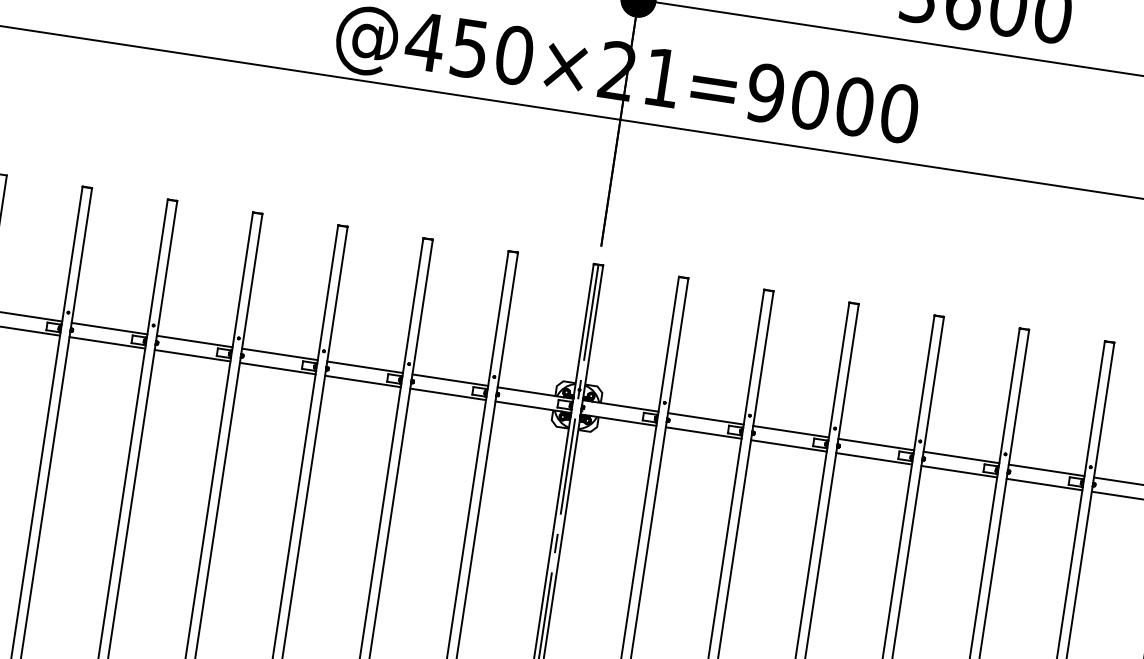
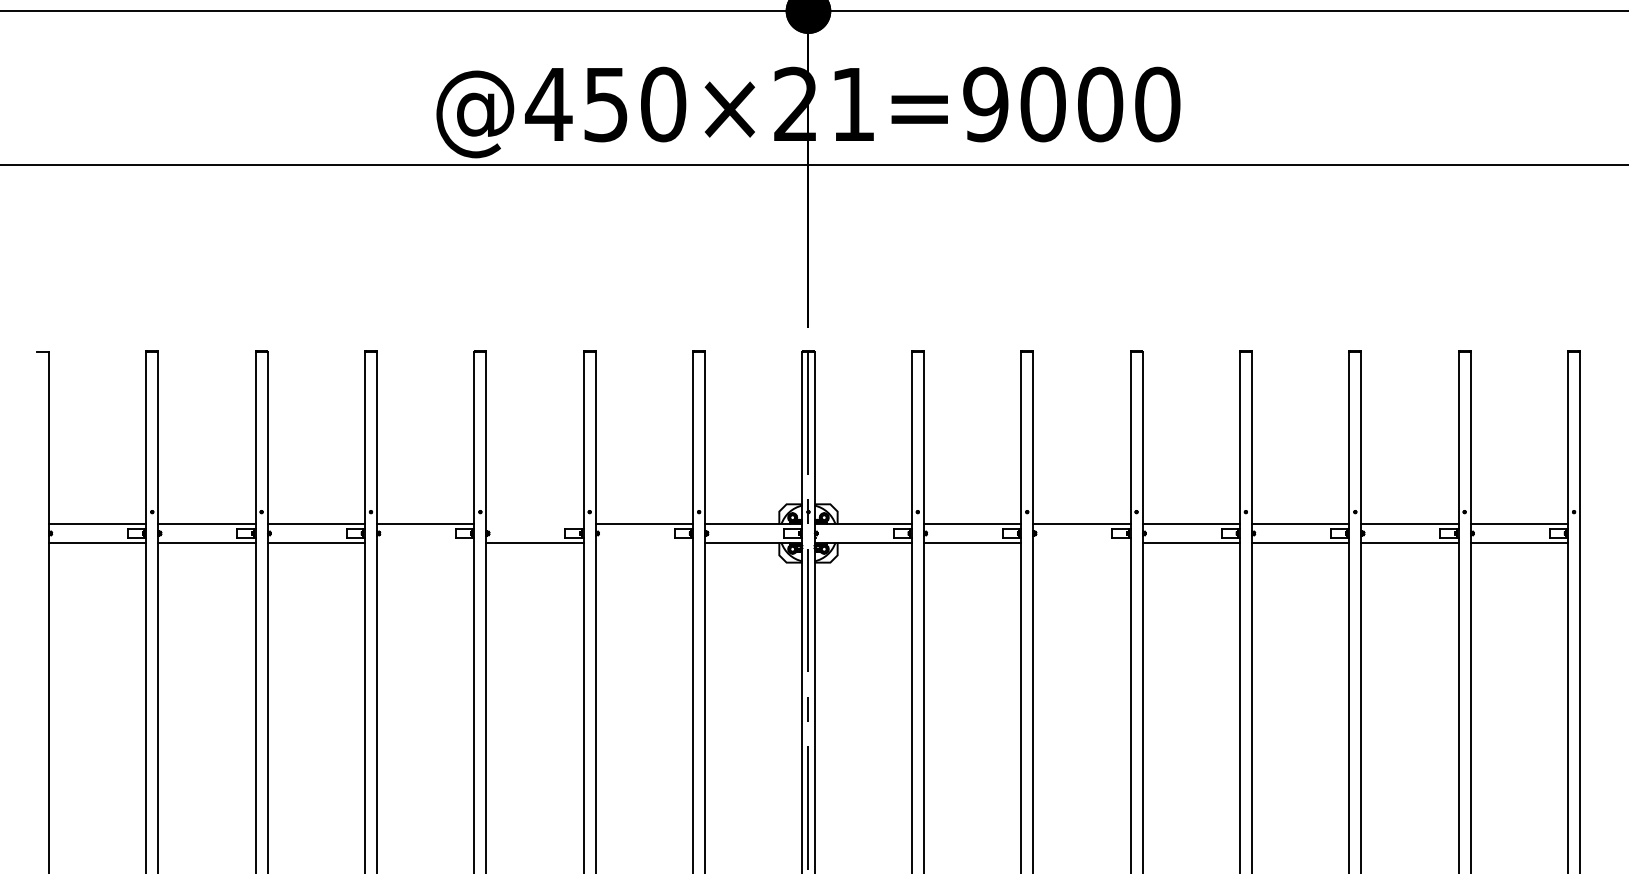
line: (364, 367) -> (534, 524), removed
line: (277, 368) -> (425, 542), removed
line: (448, 394) -> (644, 542), removed
line: (788, 445) -> (1081, 542), removed

